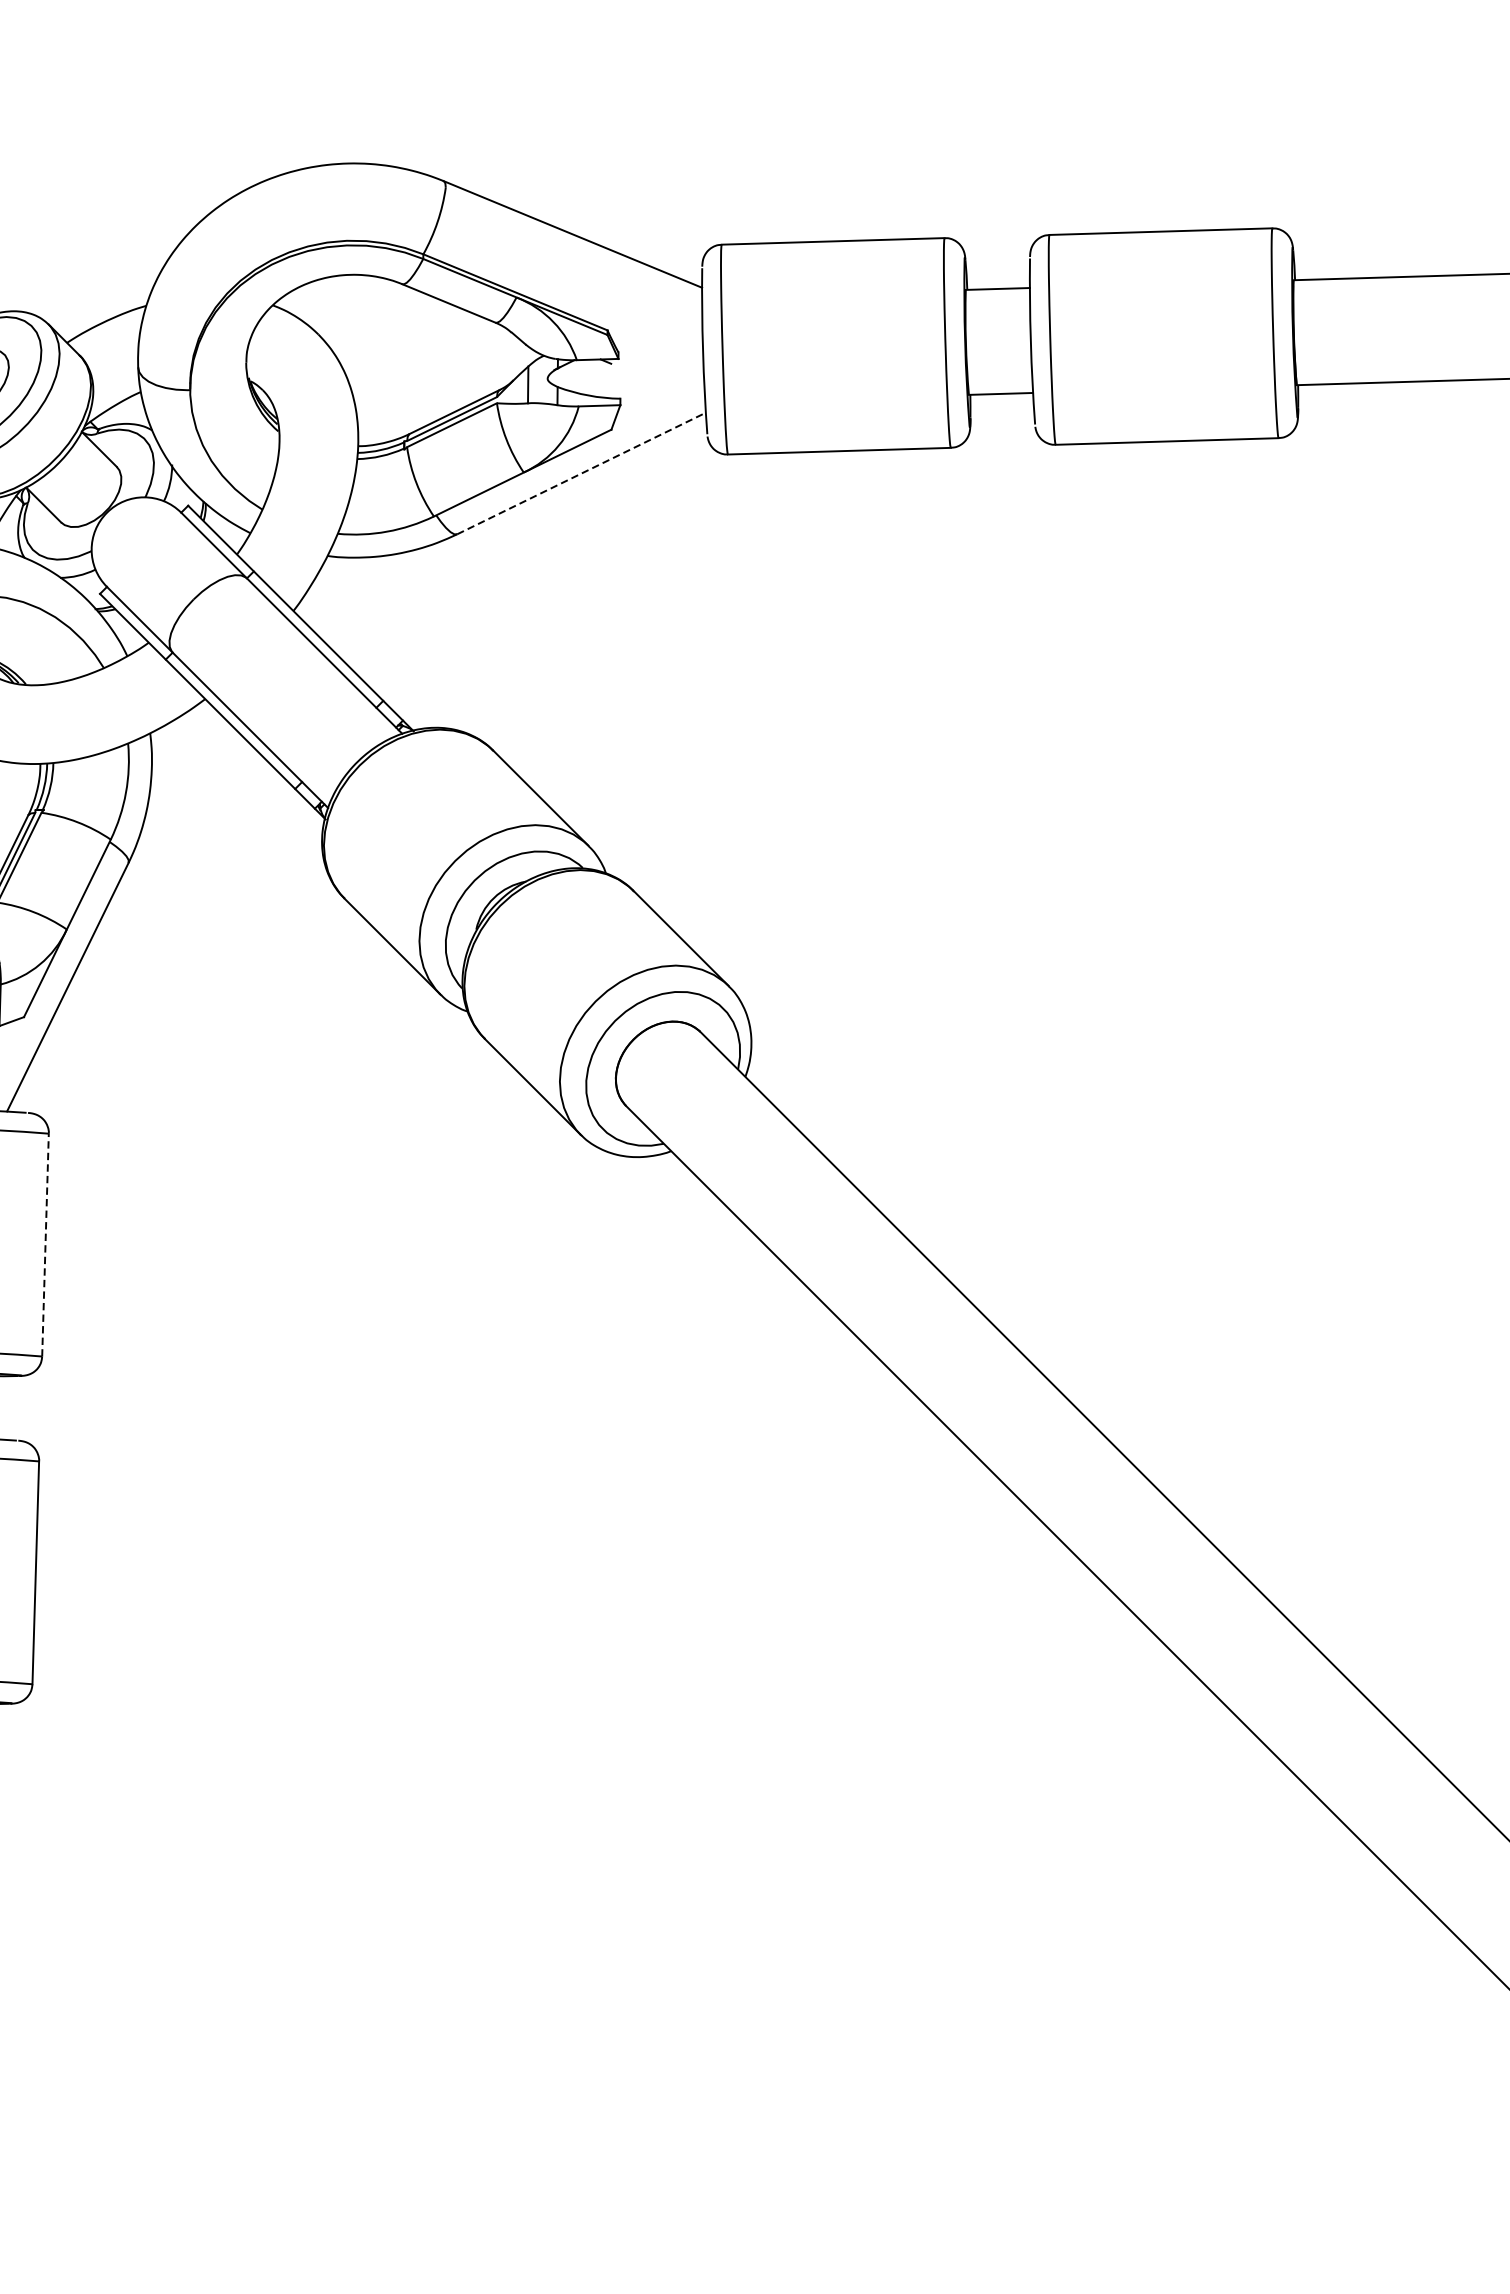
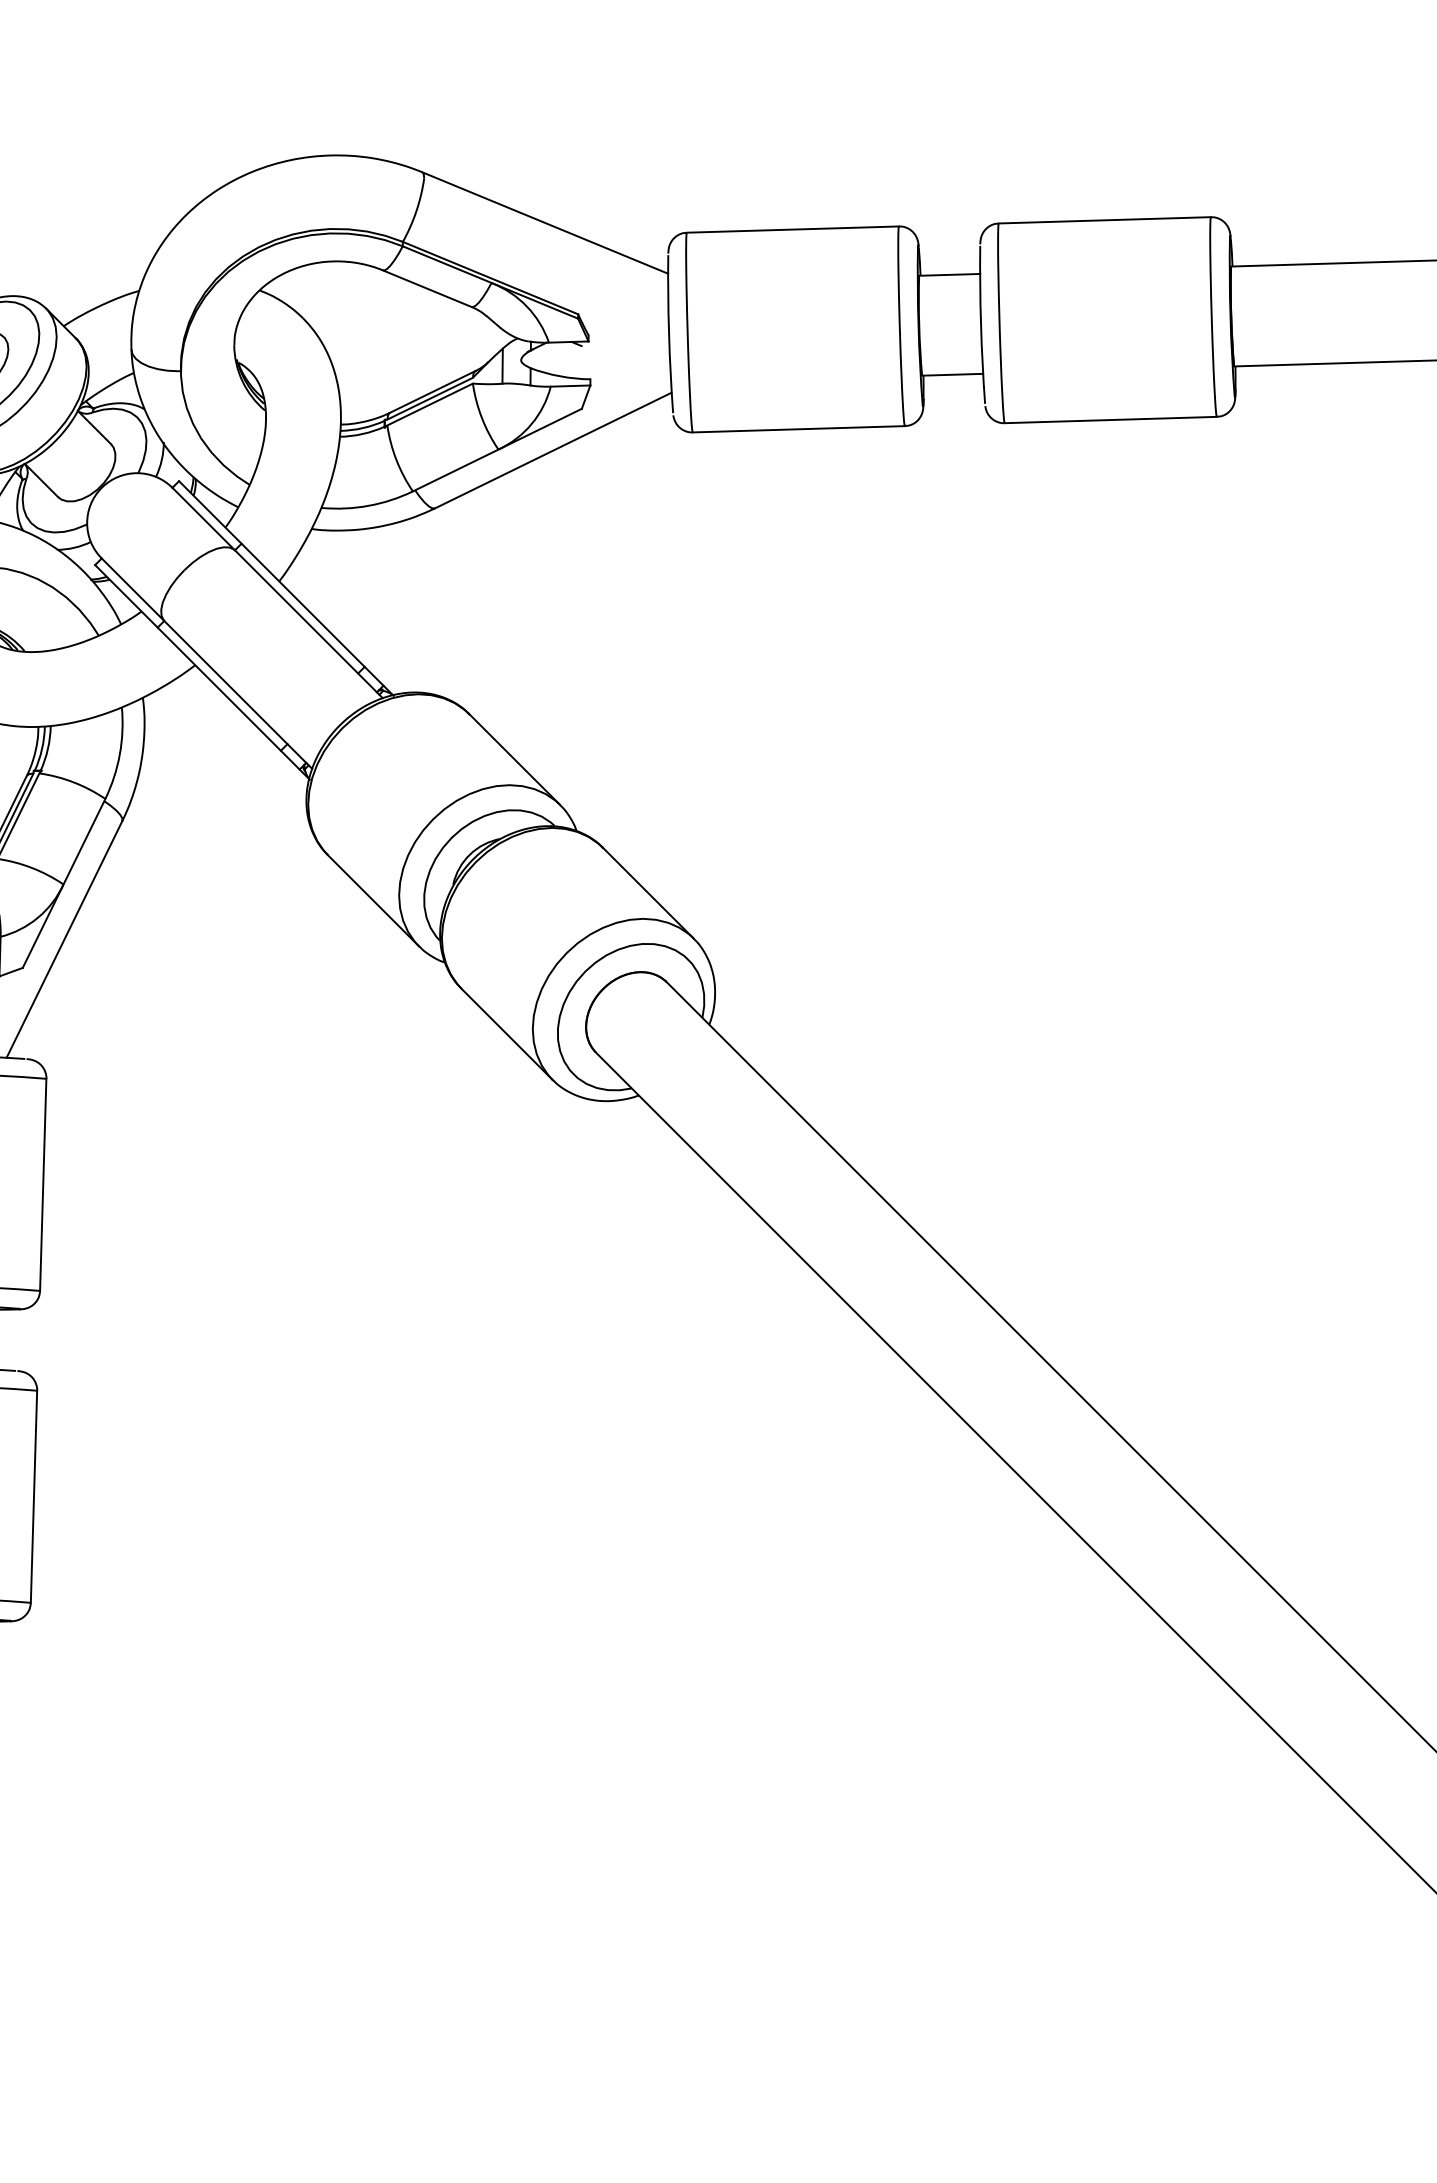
line: (581, 473) -> (553, 450), dashed -> solid
line: (45, 1244) -> (43, 1184), dashed -> solid

